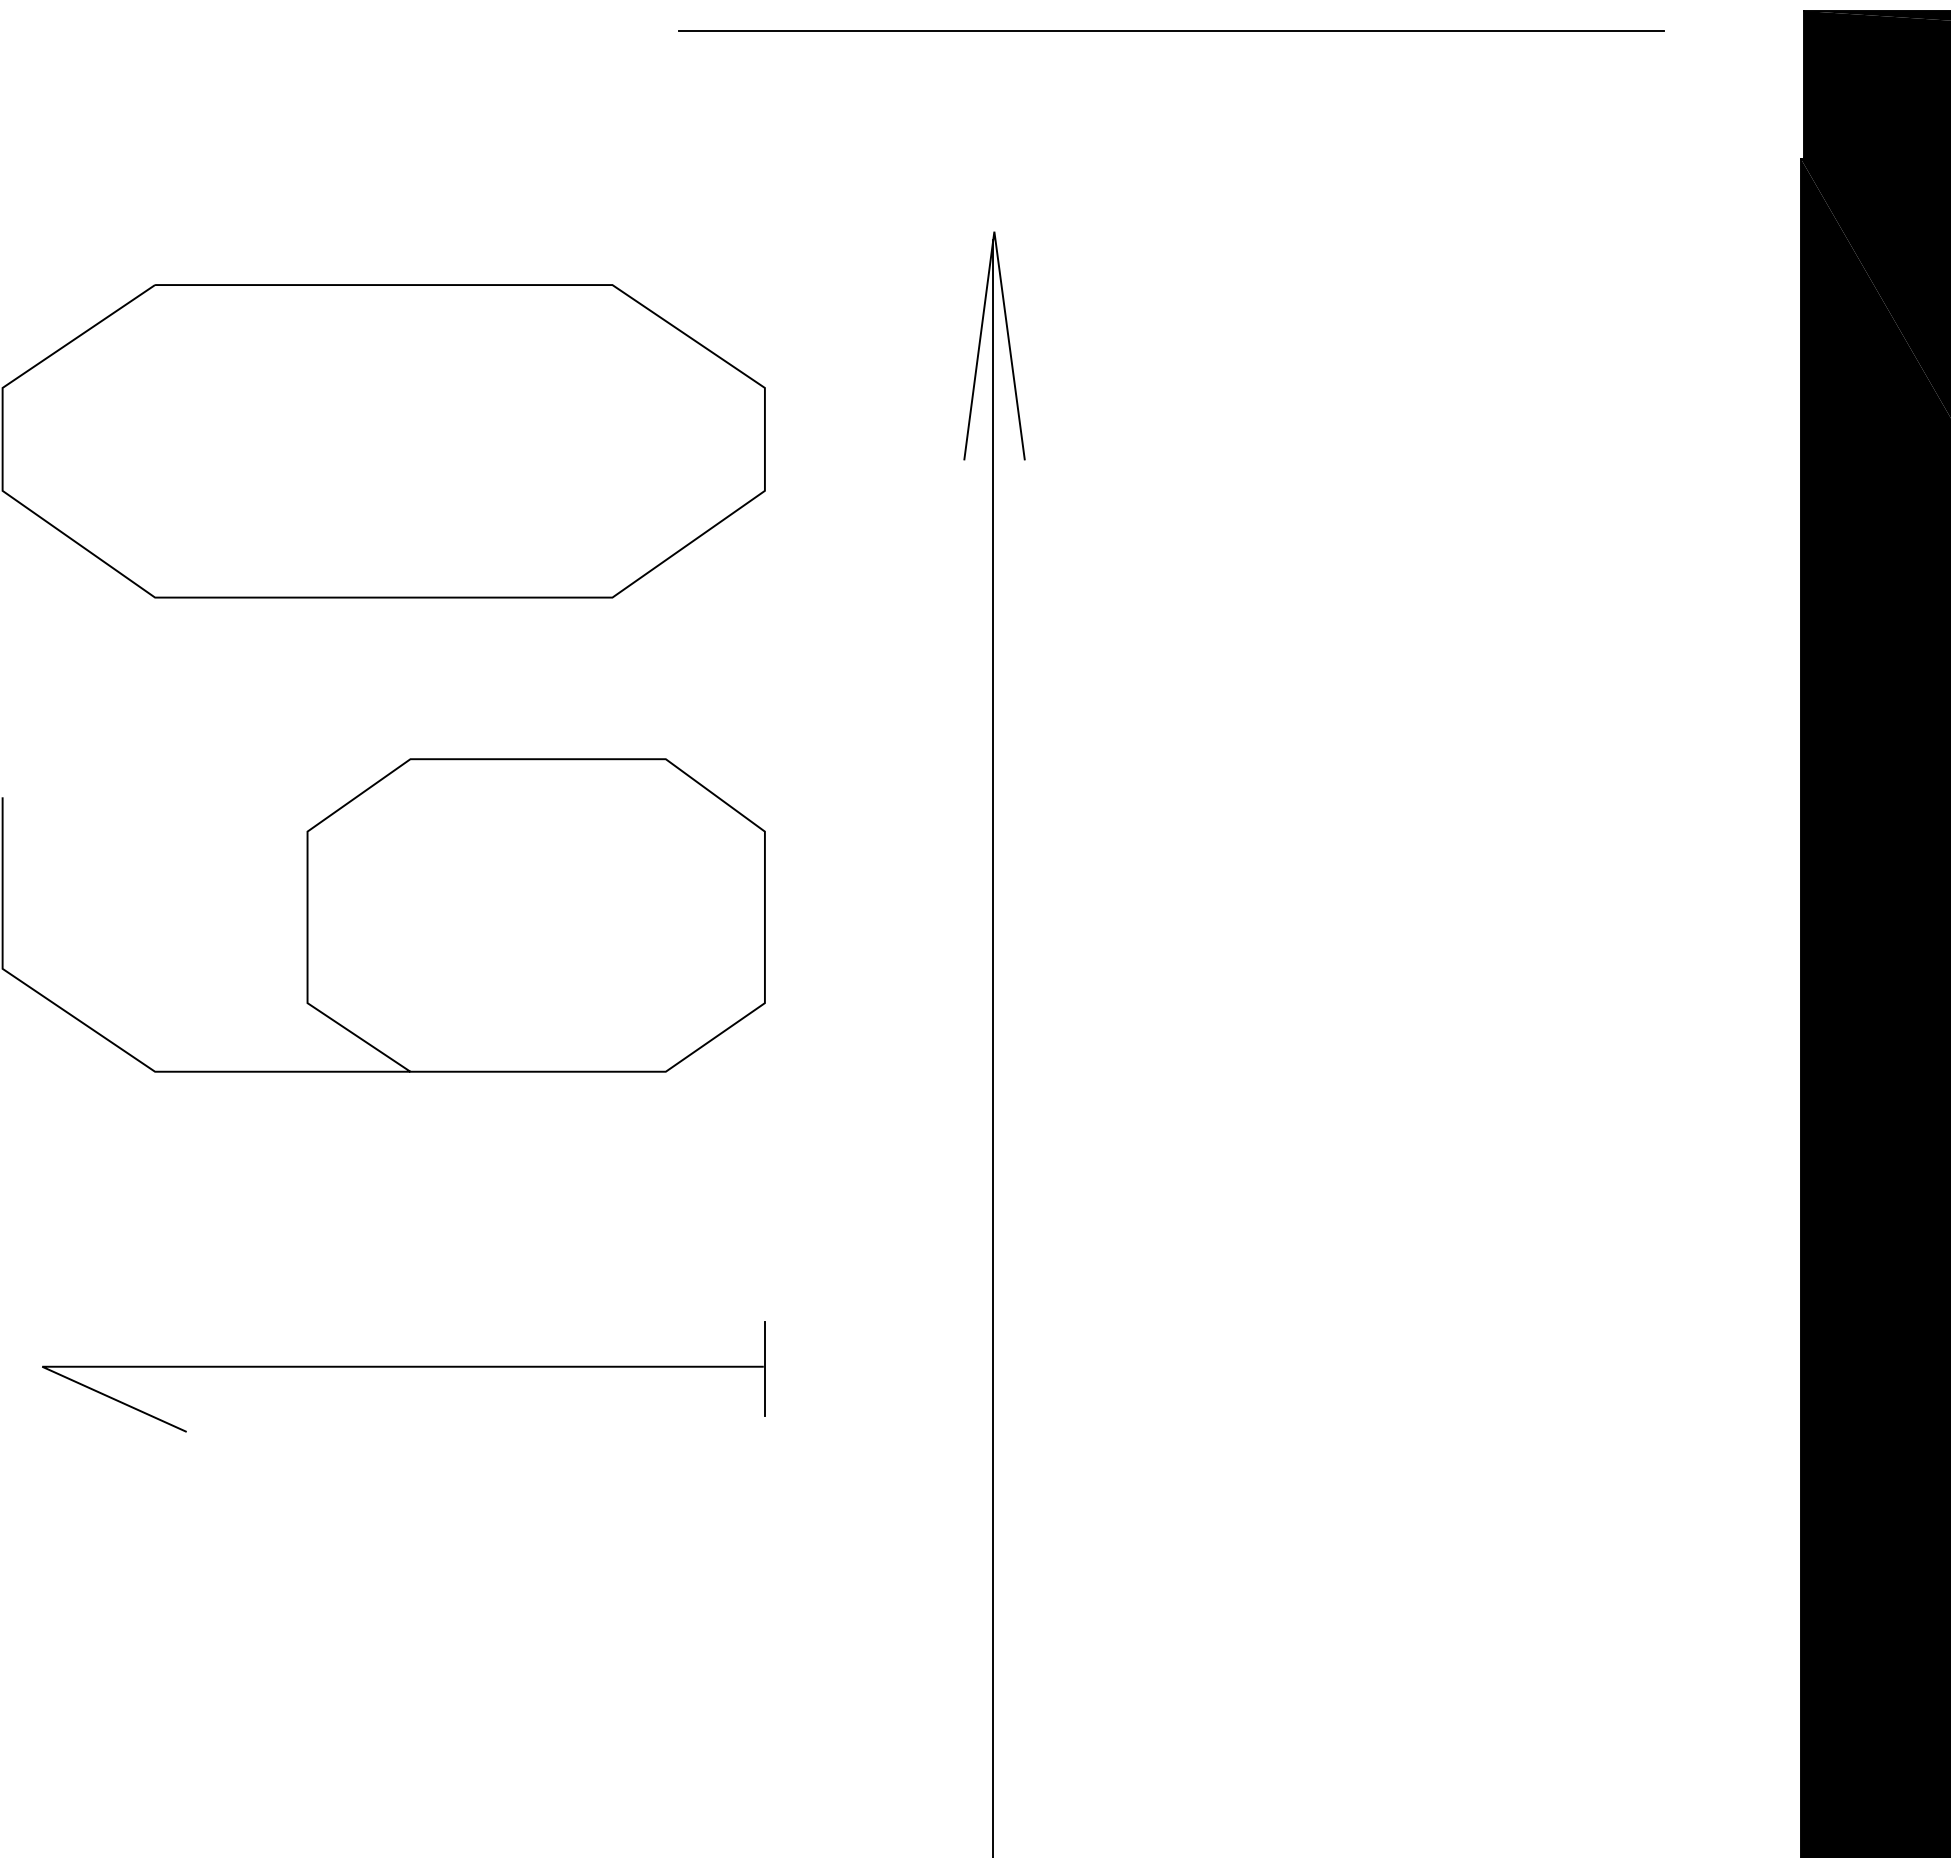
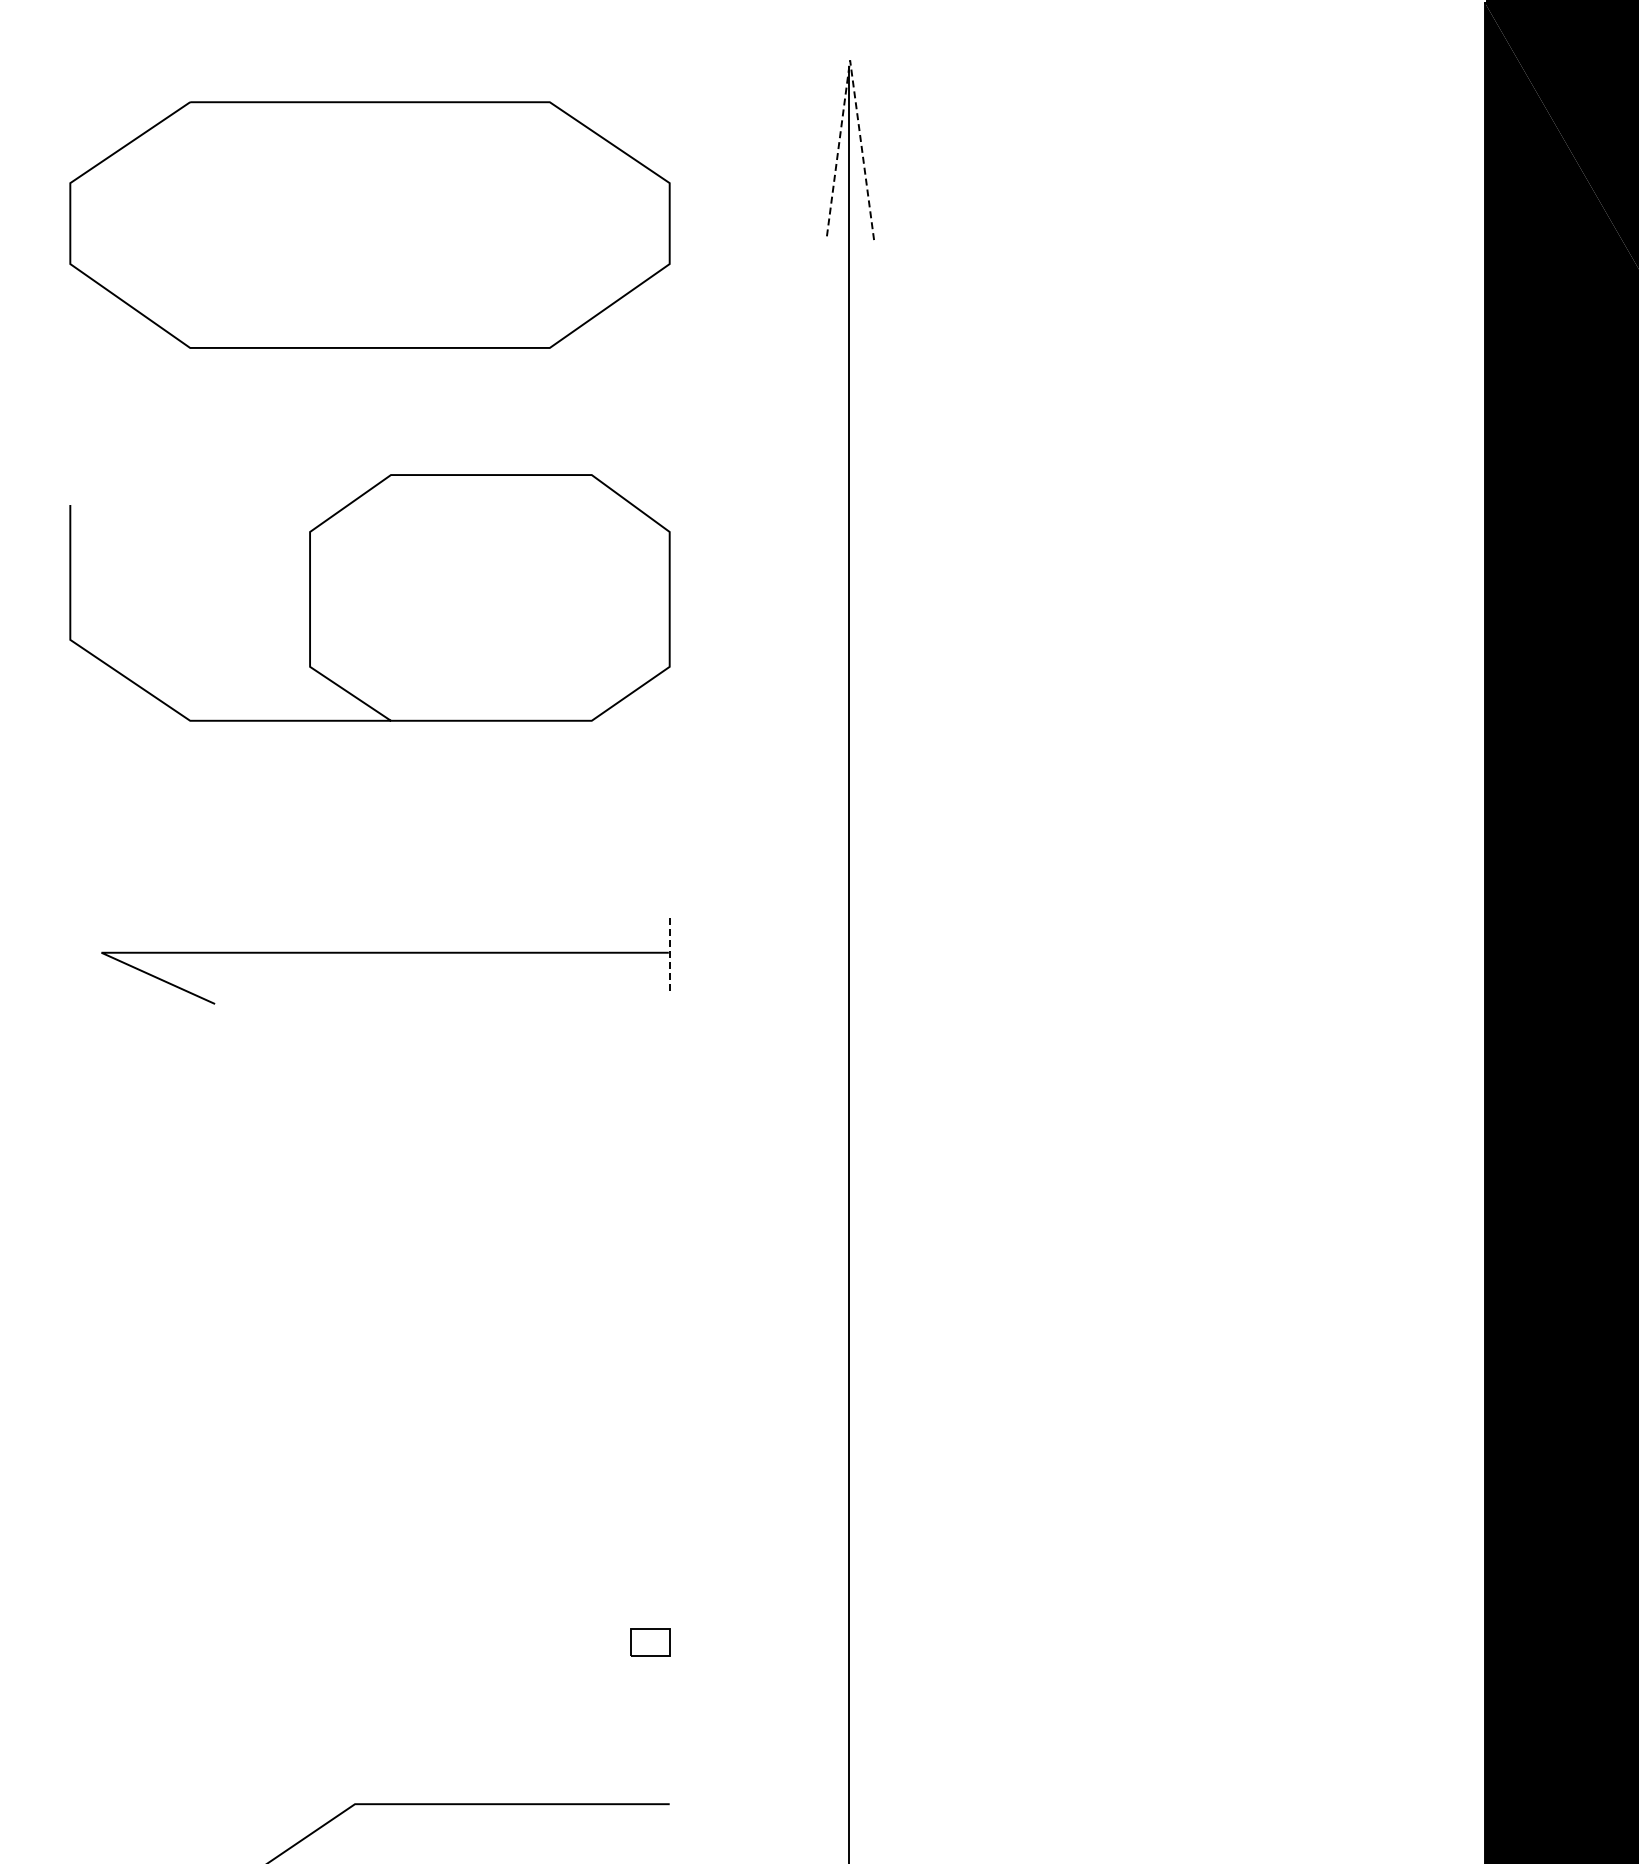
line: (994, 231) -> (850, 60), solid -> dashed
line: (764, 1367) -> (669, 953), solid -> dashed

